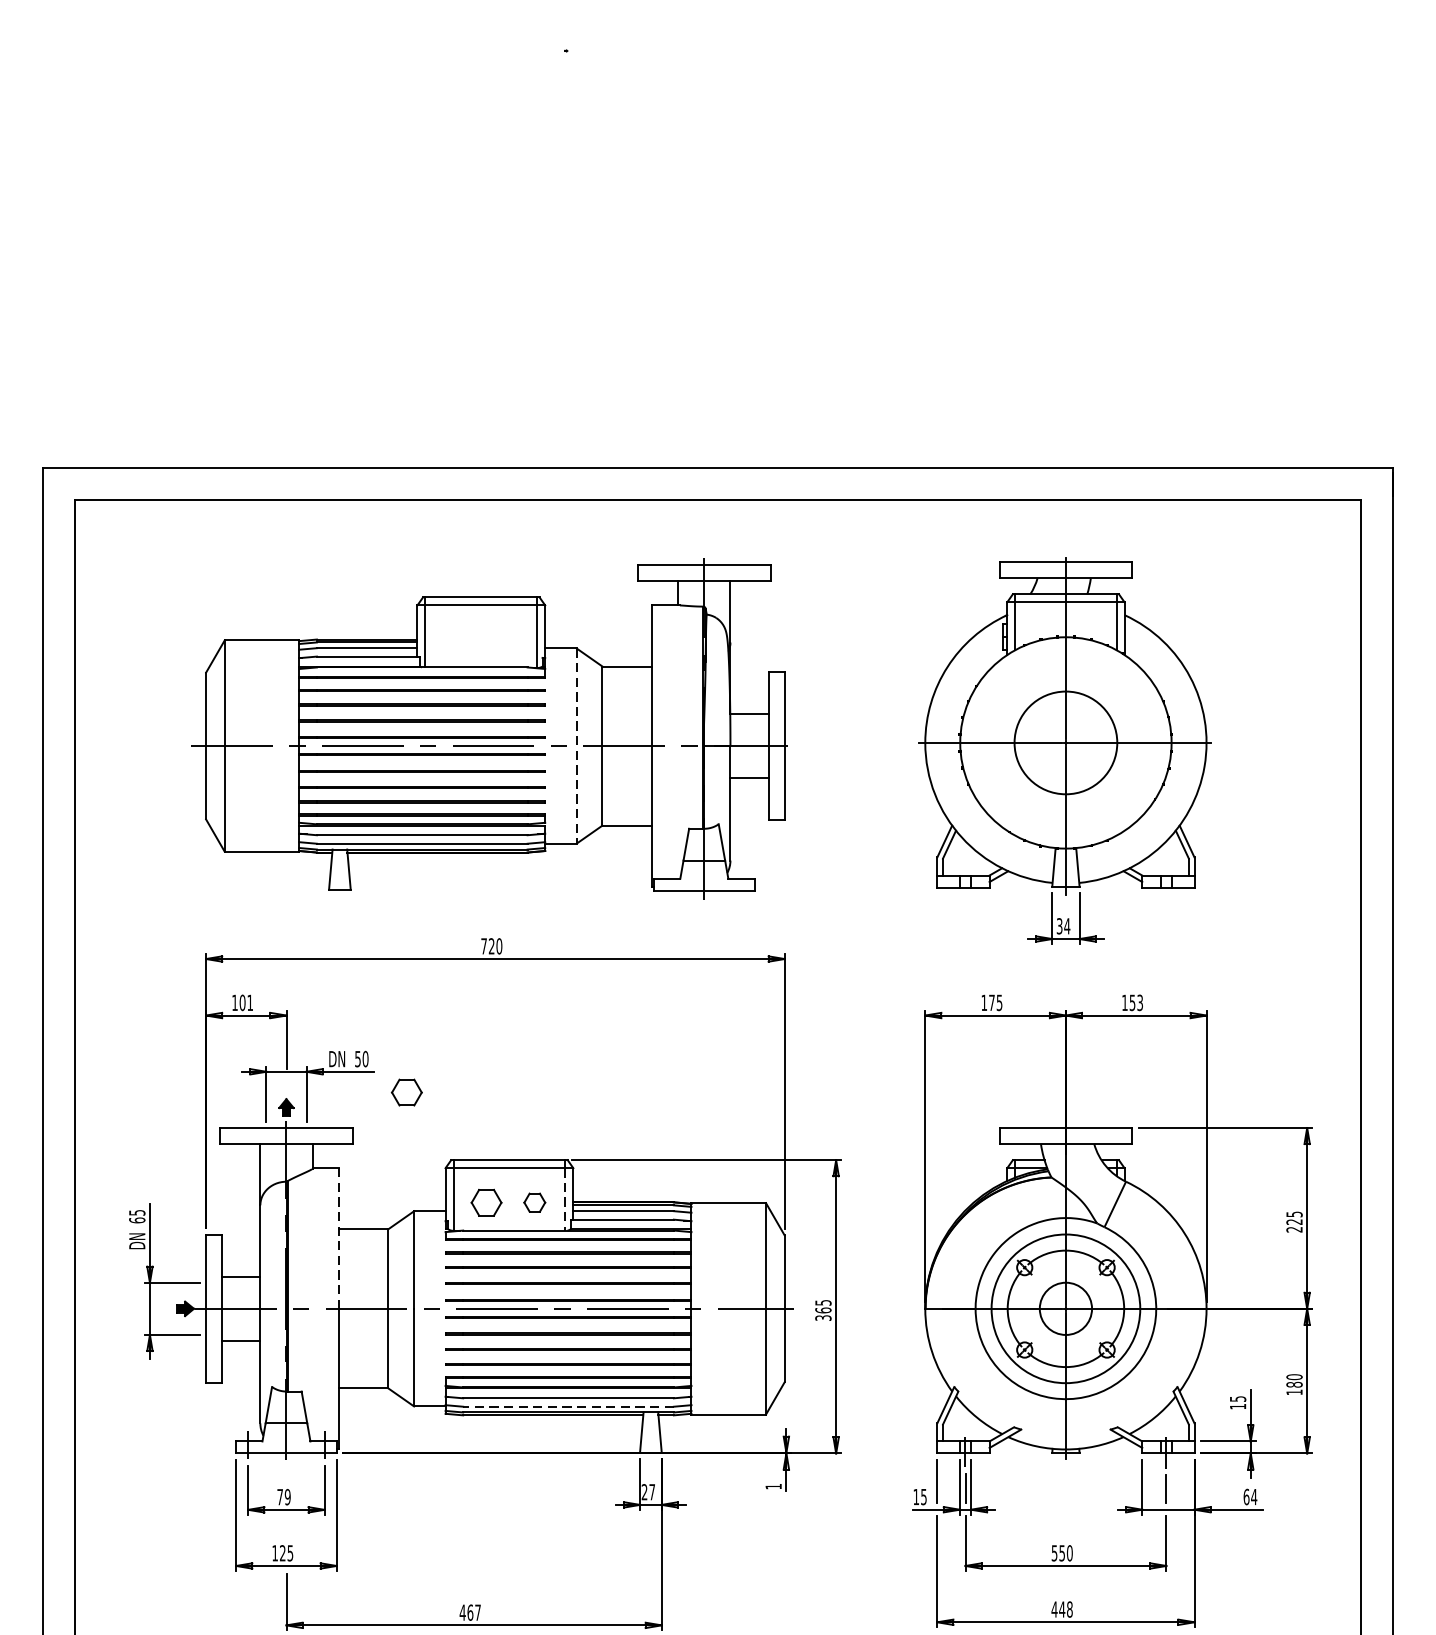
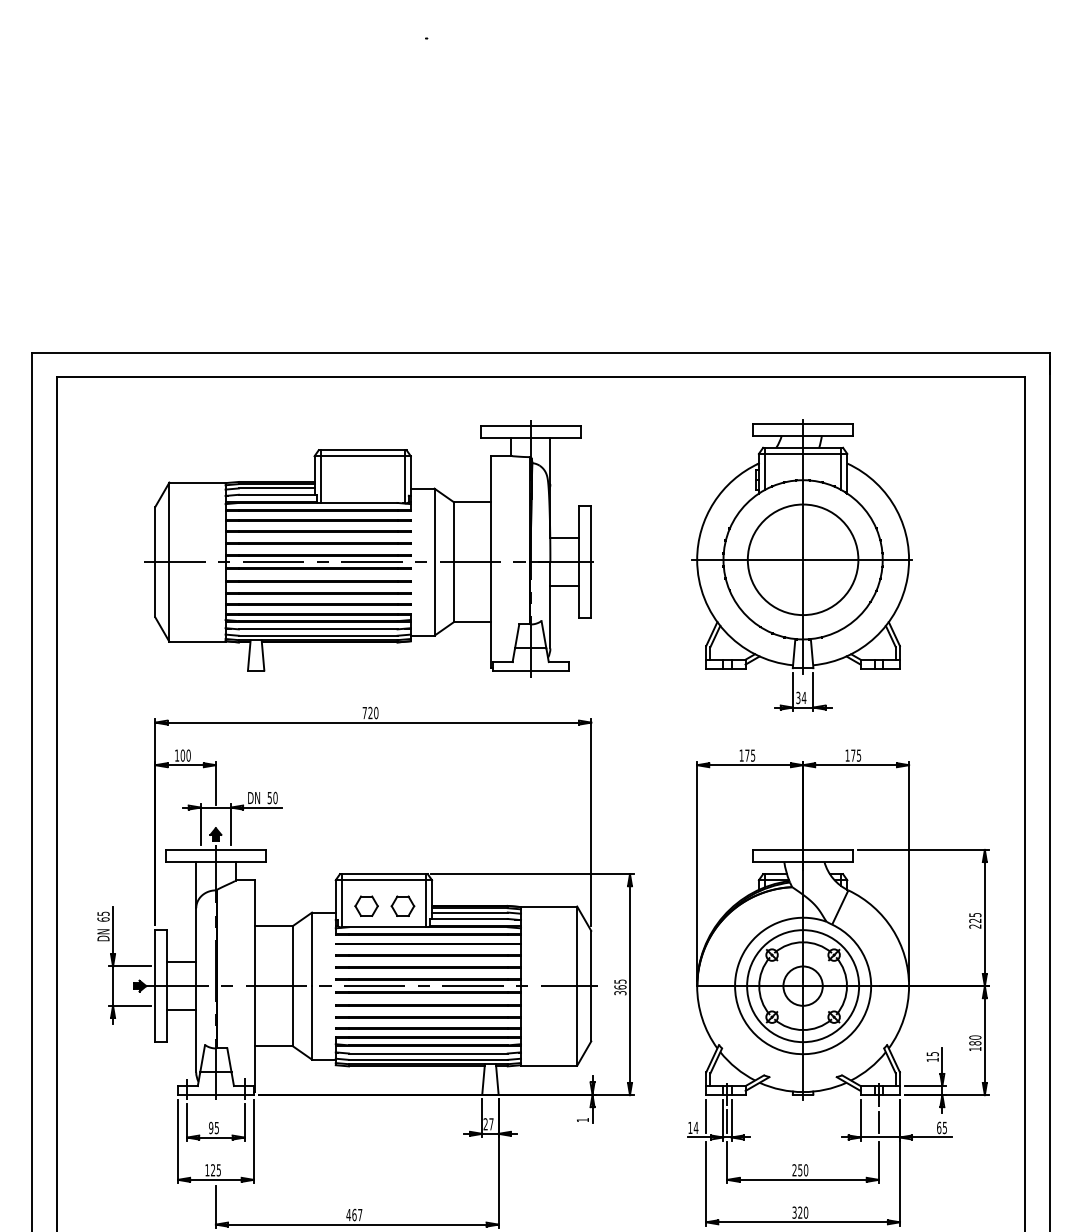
circle: (1065, 742) -> (802, 559), size x1.43
line: (576, 746) -> (434, 562), dashed -> solid
text: (250, 1002) -> (188, 755), 101 -> 100
text: (1135, 1002) -> (855, 755), 153 -> 175
part: (406, 1091) -> (306, 822), removed
line: (564, 1200) -> (425, 904), dashed -> solid
part: (534, 1201) -> (402, 905), size x1.43
line: (339, 1238) -> (255, 933), dashed -> solid
line: (567, 1406) -> (427, 1059), dashed -> solid
text: (284, 1496) -> (214, 1127), 79 -> 95
text: (923, 1496) -> (695, 1127), 15 -> 14
text: (1253, 1496) -> (944, 1127), 64 -> 65
text: (1054, 1553) -> (794, 1170), 550 -> 250
text: (1062, 1609) -> (800, 1212), 448 -> 320

